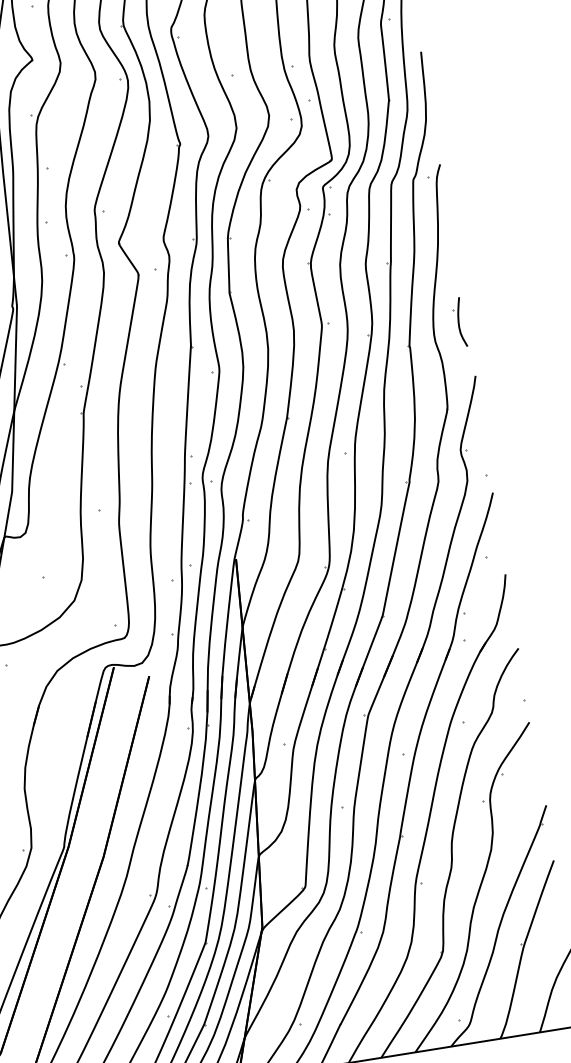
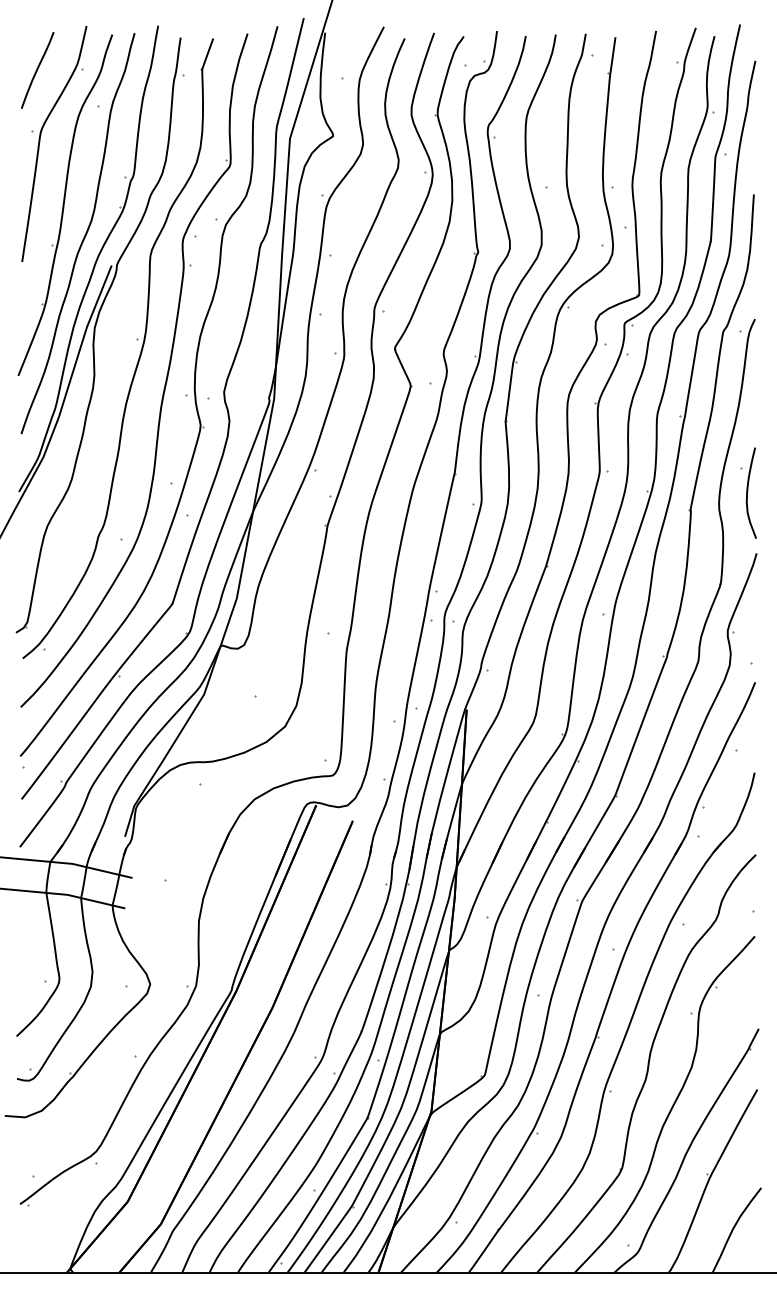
part: (459, 322) -> (748, 492), size x1.67

